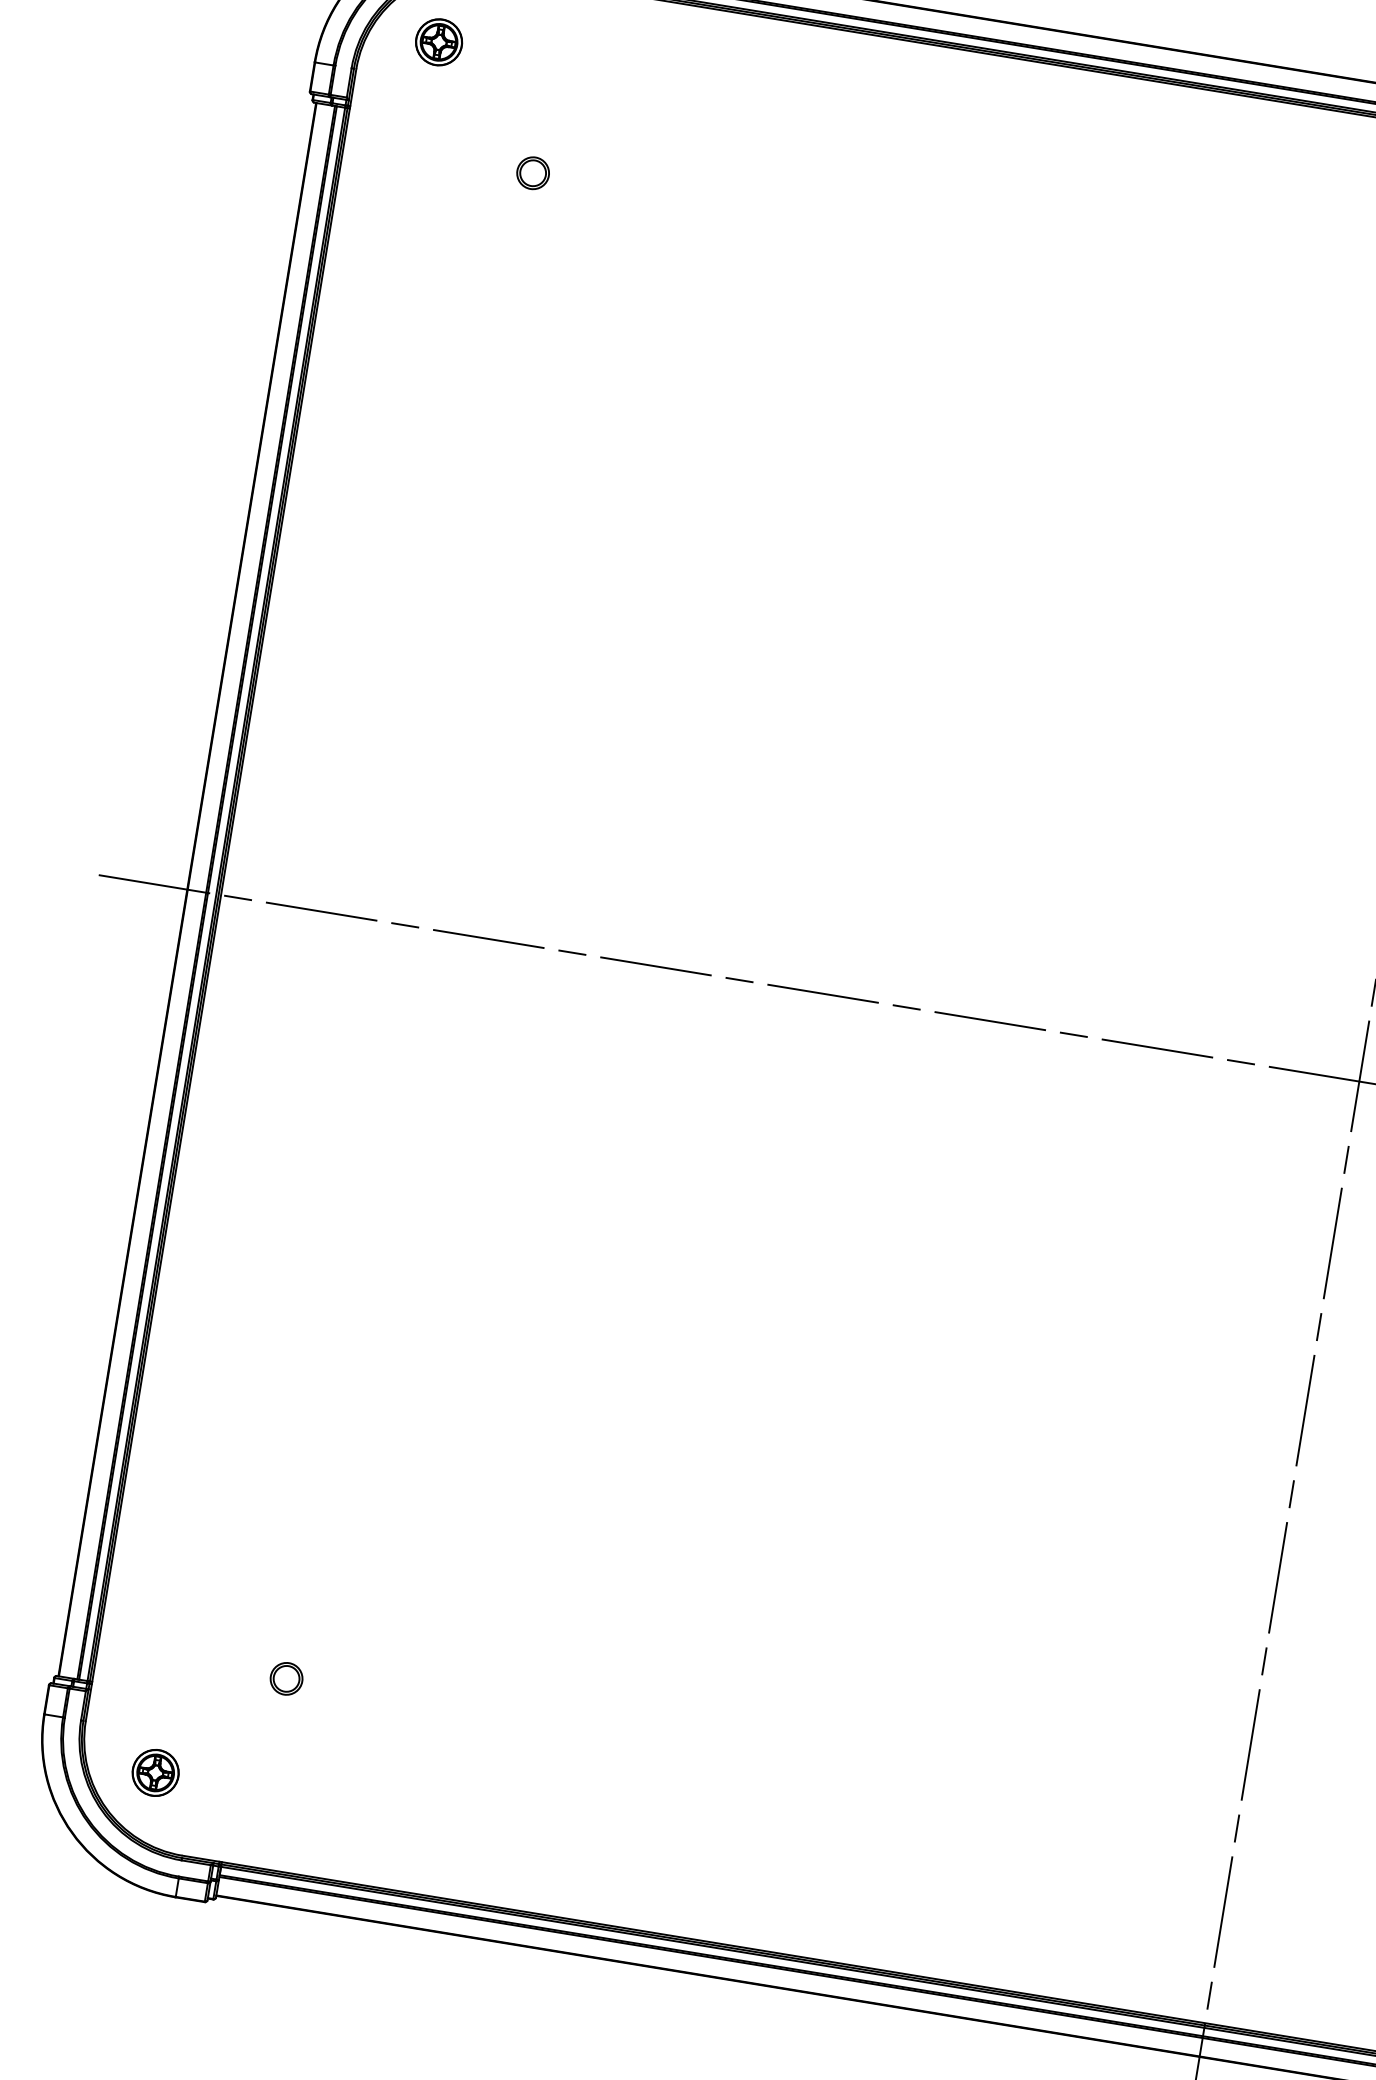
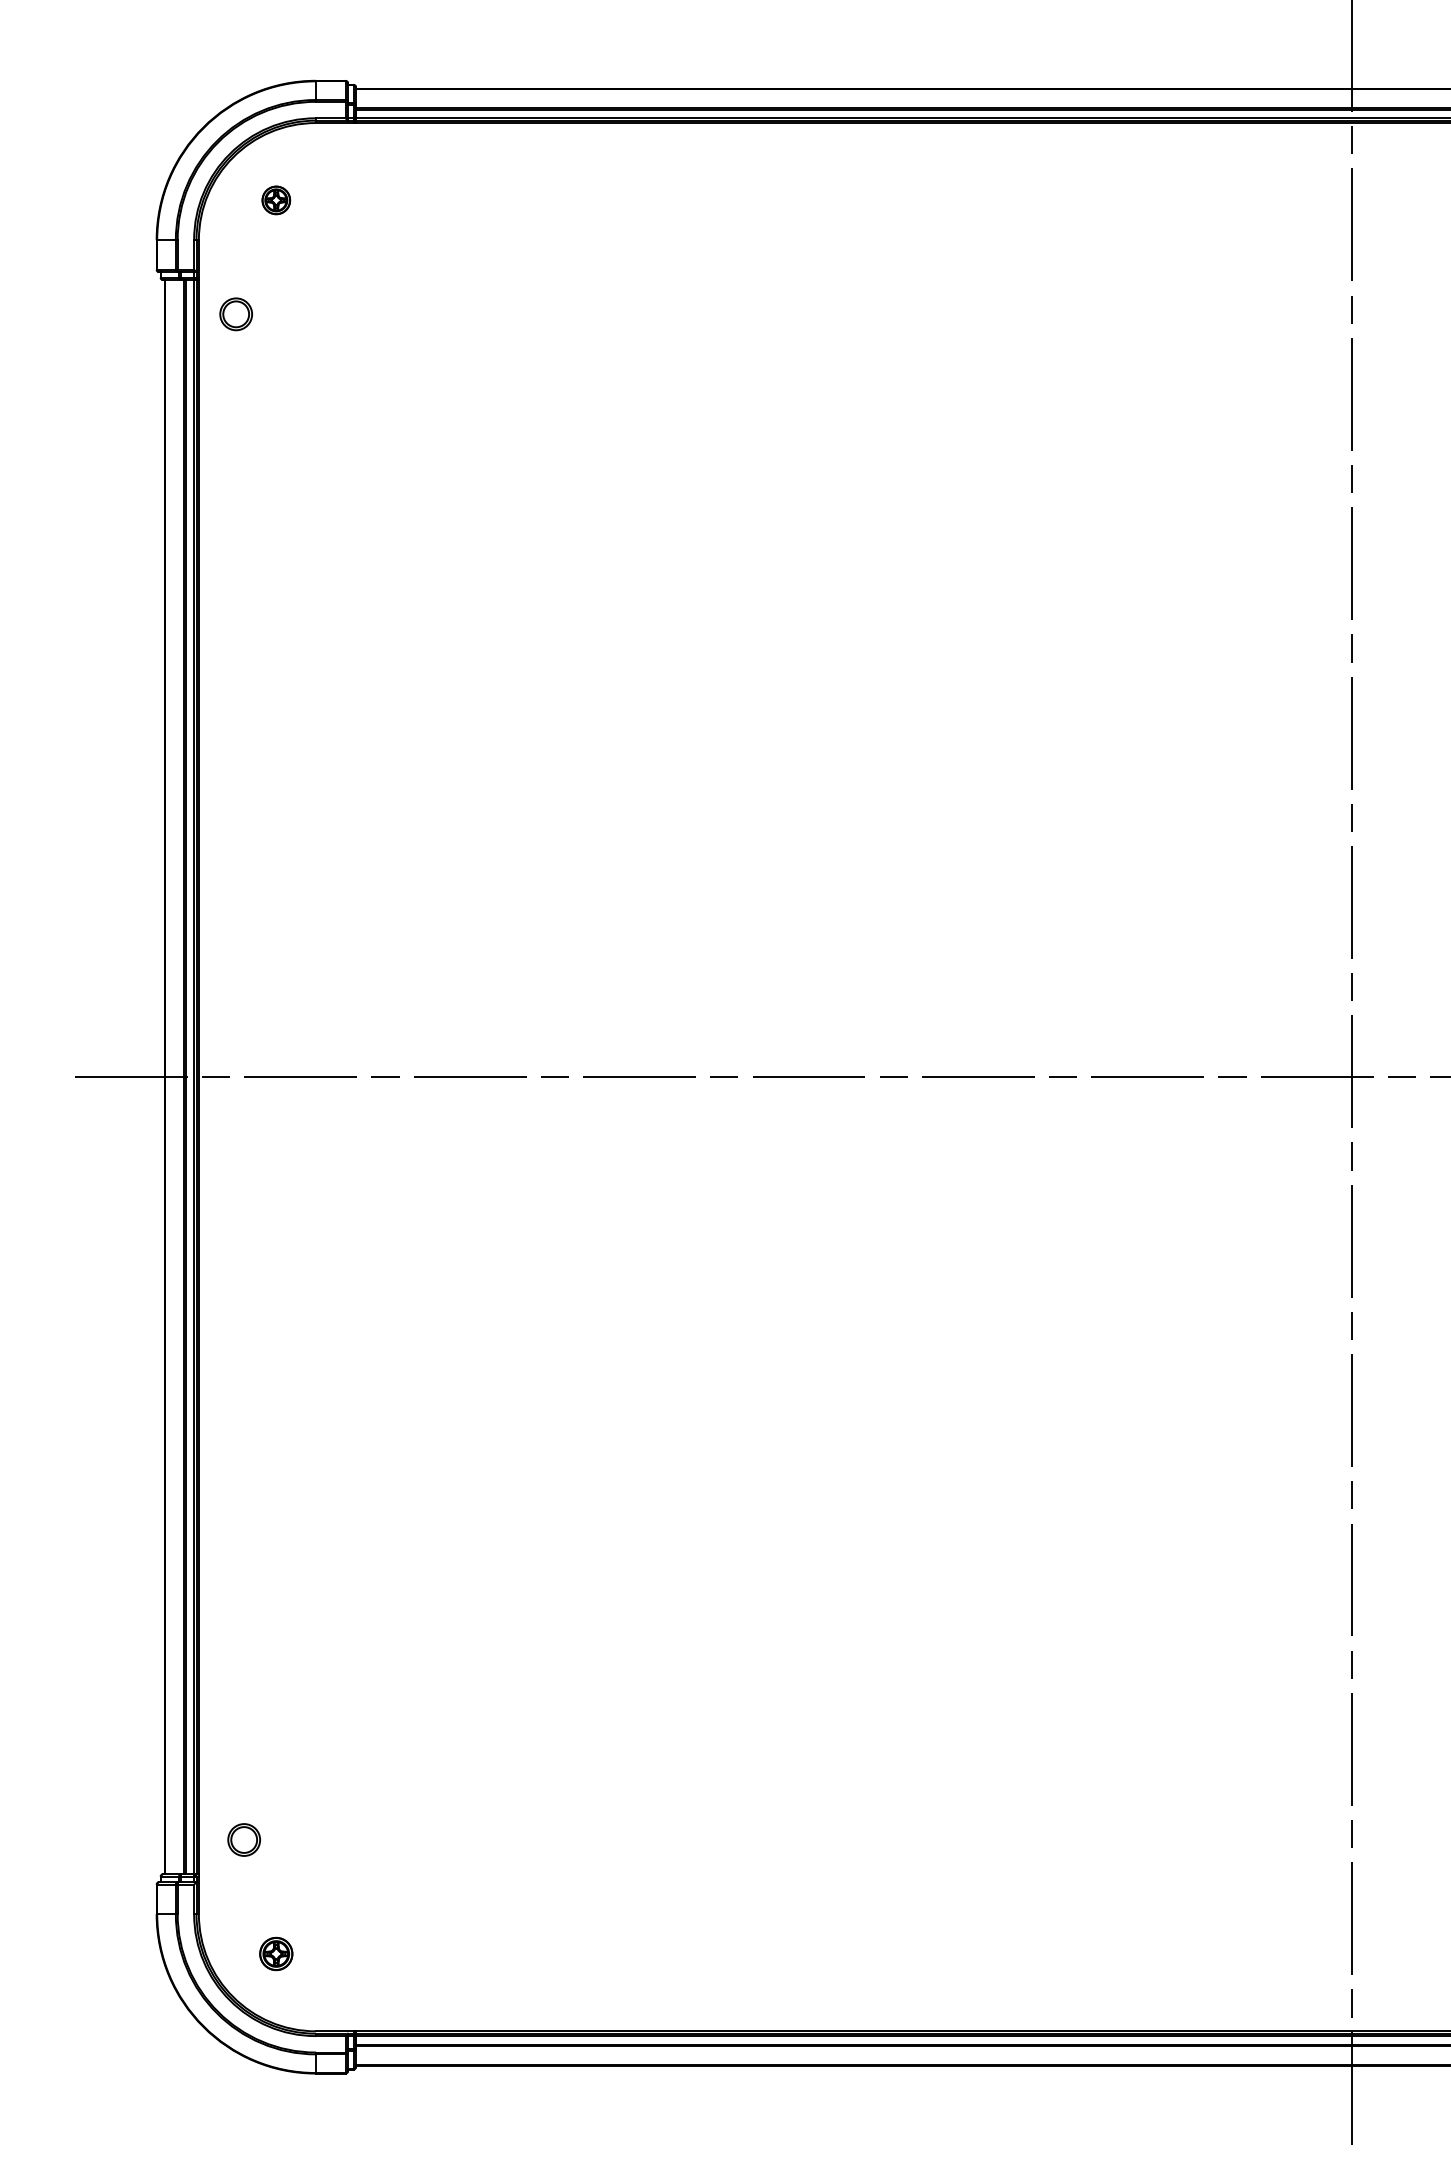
part: (439, 42) -> (276, 200), size x0.6
part: (532, 173) -> (235, 314), moved
part: (285, 1678) -> (243, 1839), moved
part: (156, 1772) -> (276, 1953), size x0.7

